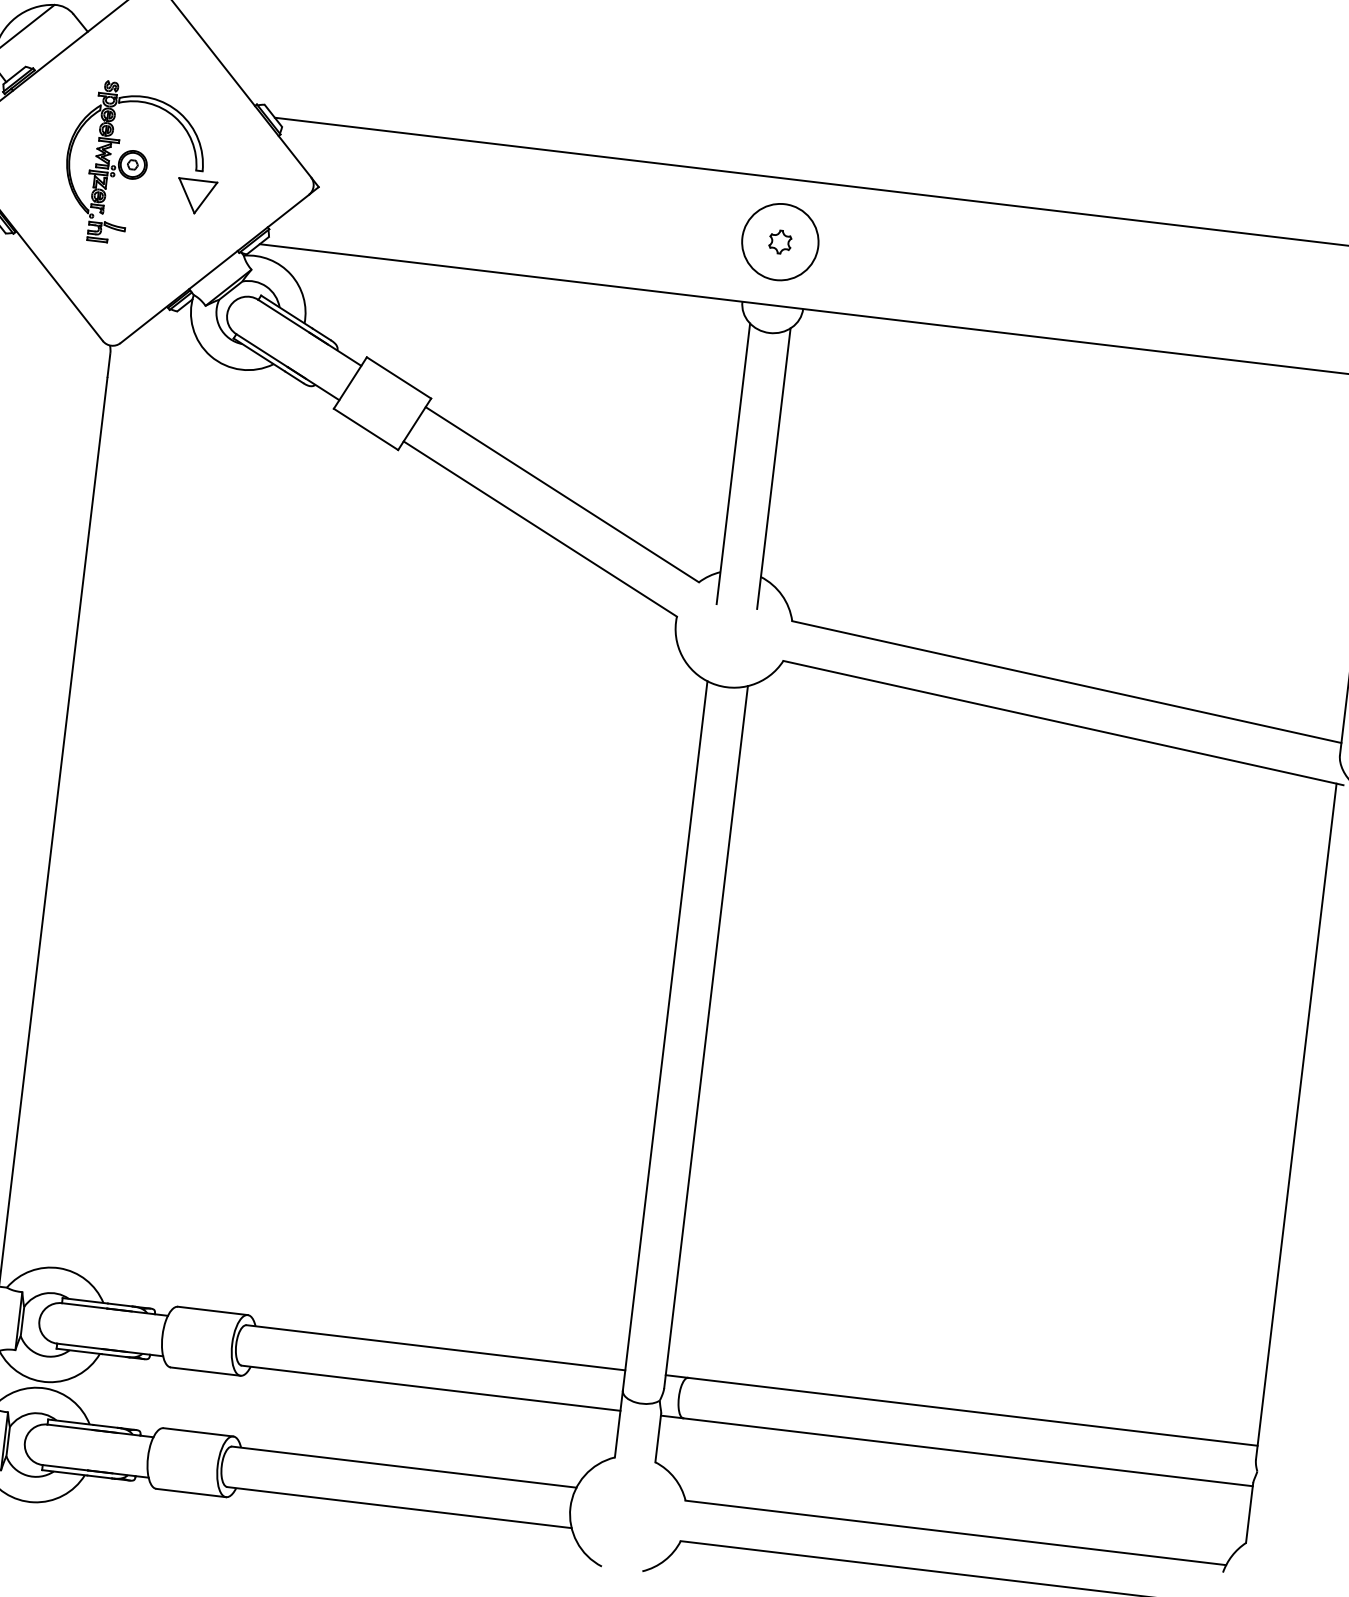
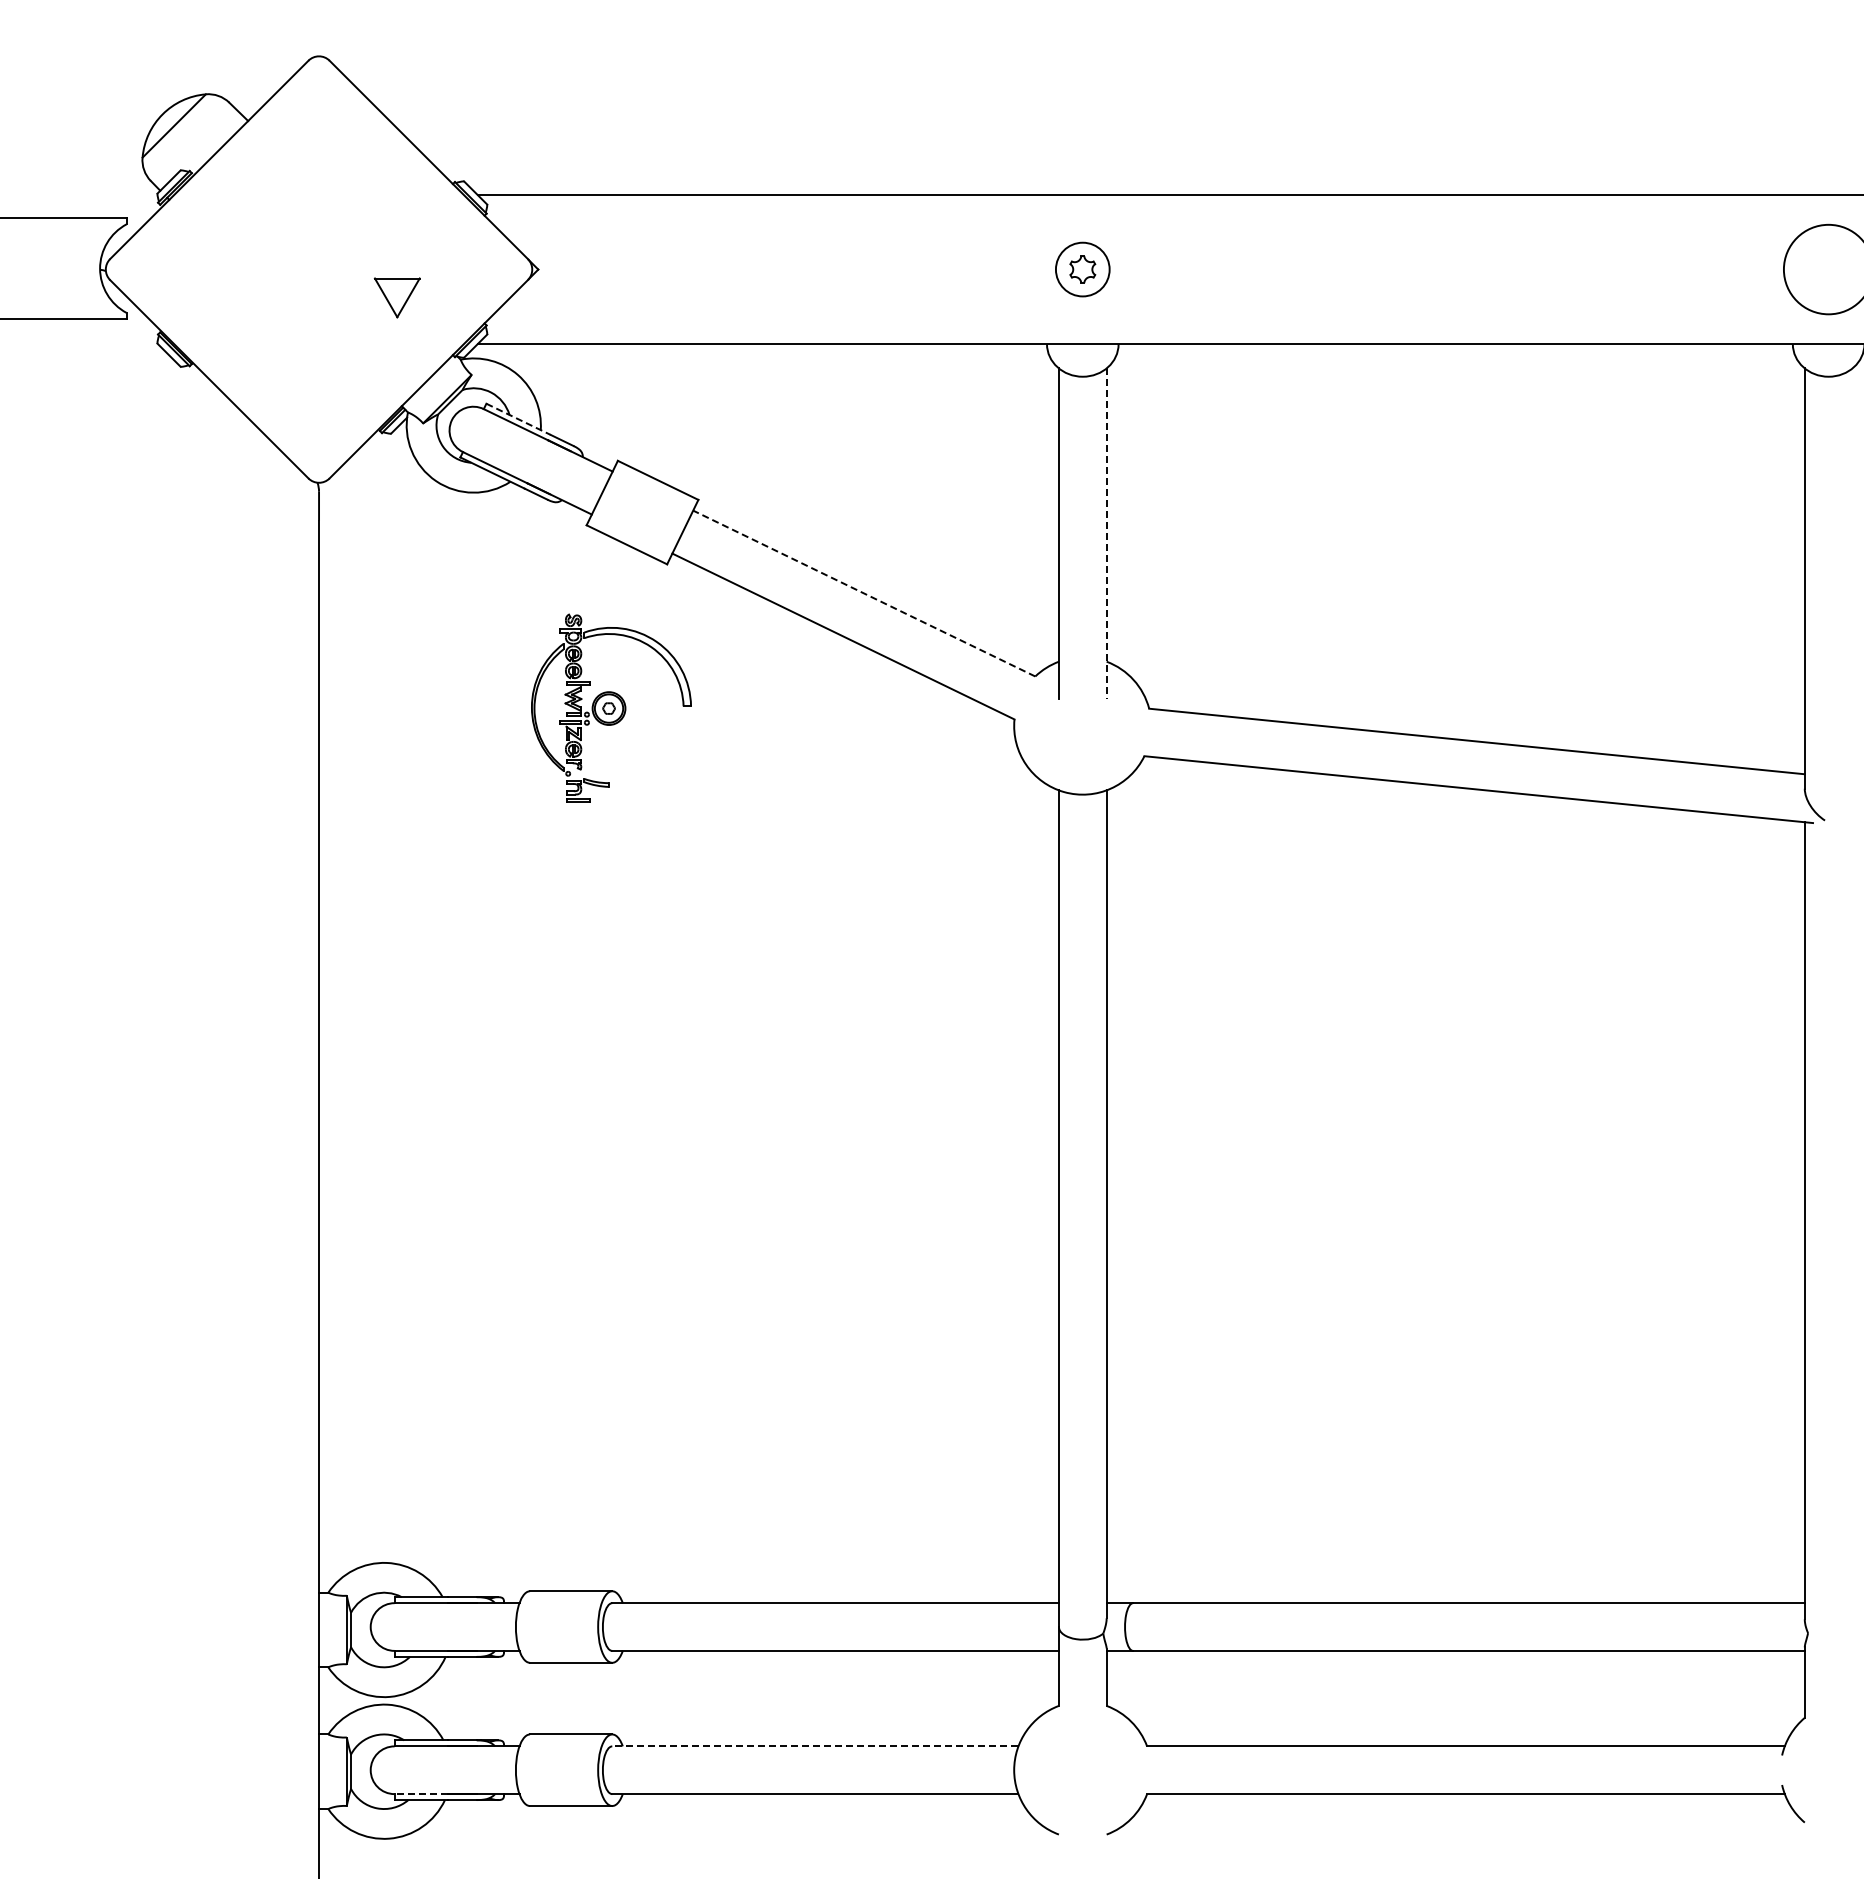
part: (135, 164) -> (611, 707), moved
circle: (780, 242) -> (1082, 269), size x0.6
line: (286, 312) -> (518, 419), solid -> dashed
line: (773, 469) -> (1106, 534), solid -> dashed
line: (561, 494) -> (863, 593), solid -> dashed
line: (403, 1467) -> (814, 1746), solid -> dashed
line: (65, 1468) -> (421, 1794), solid -> dashed

